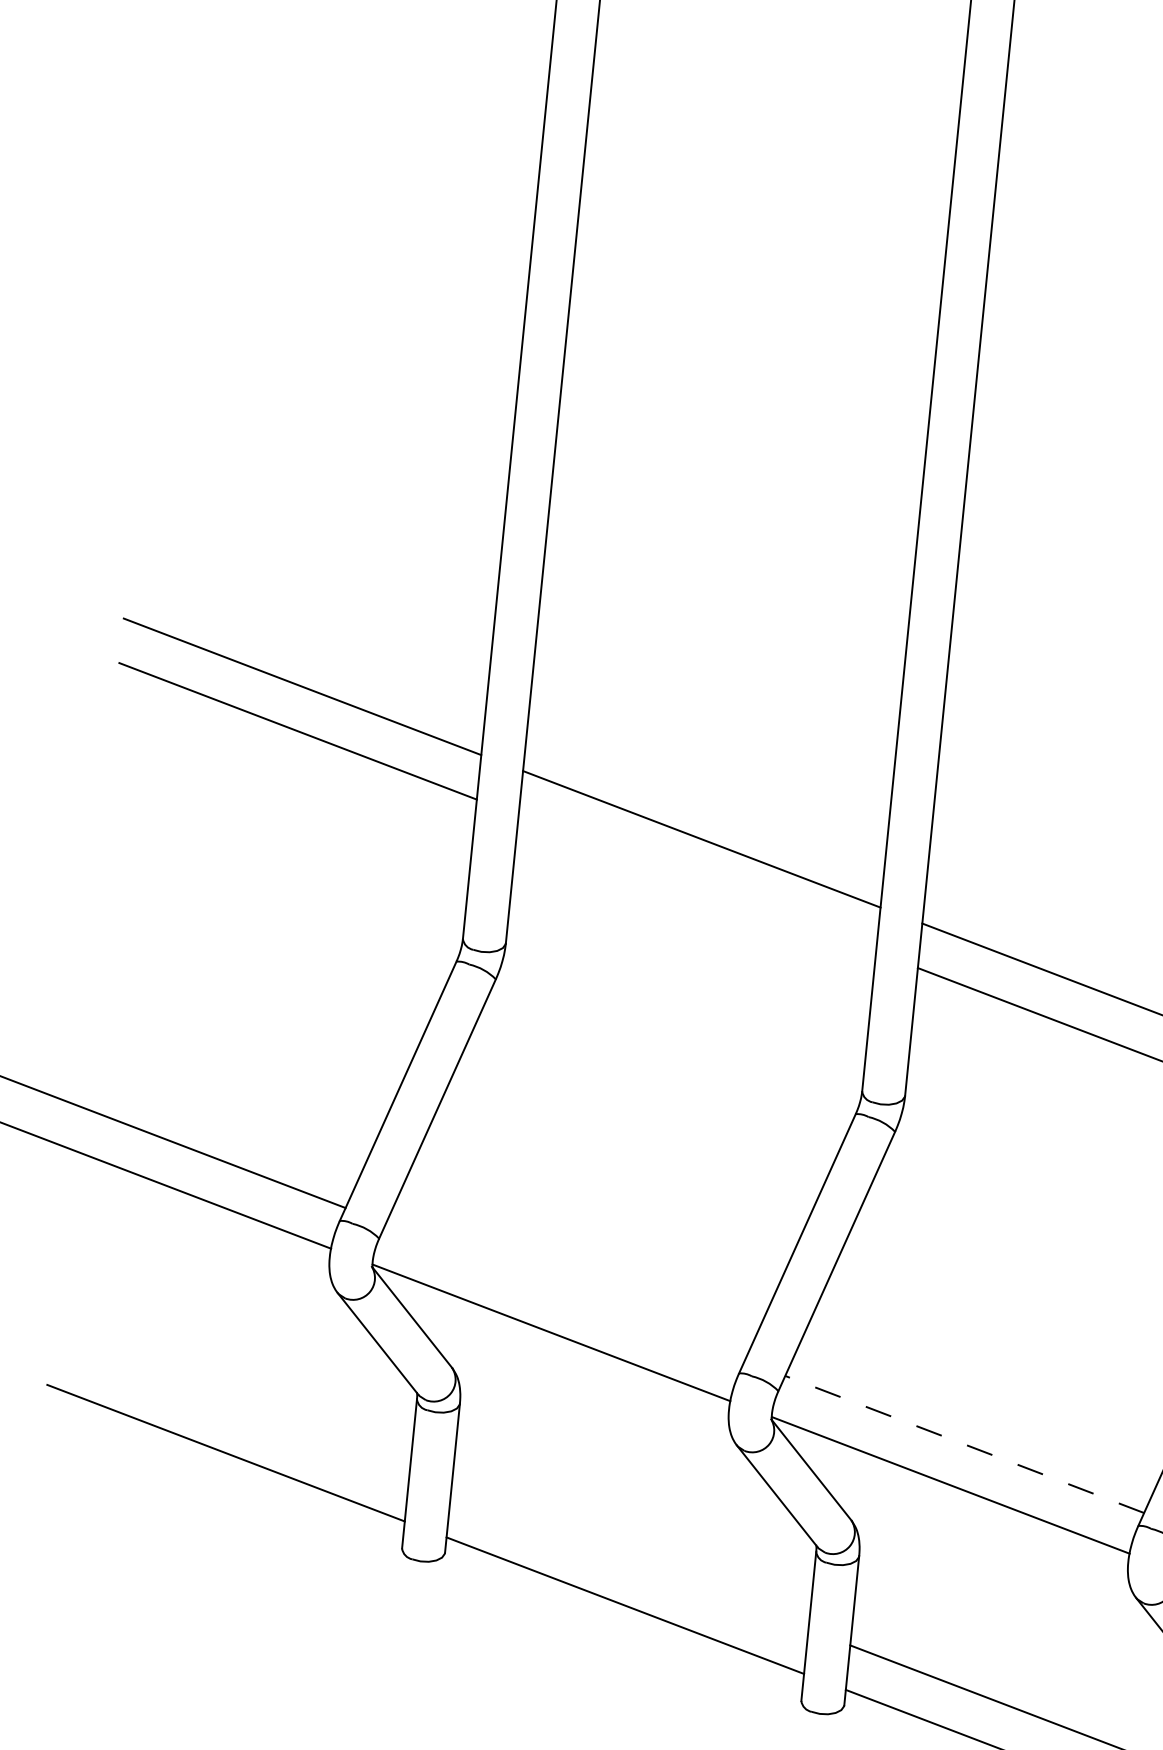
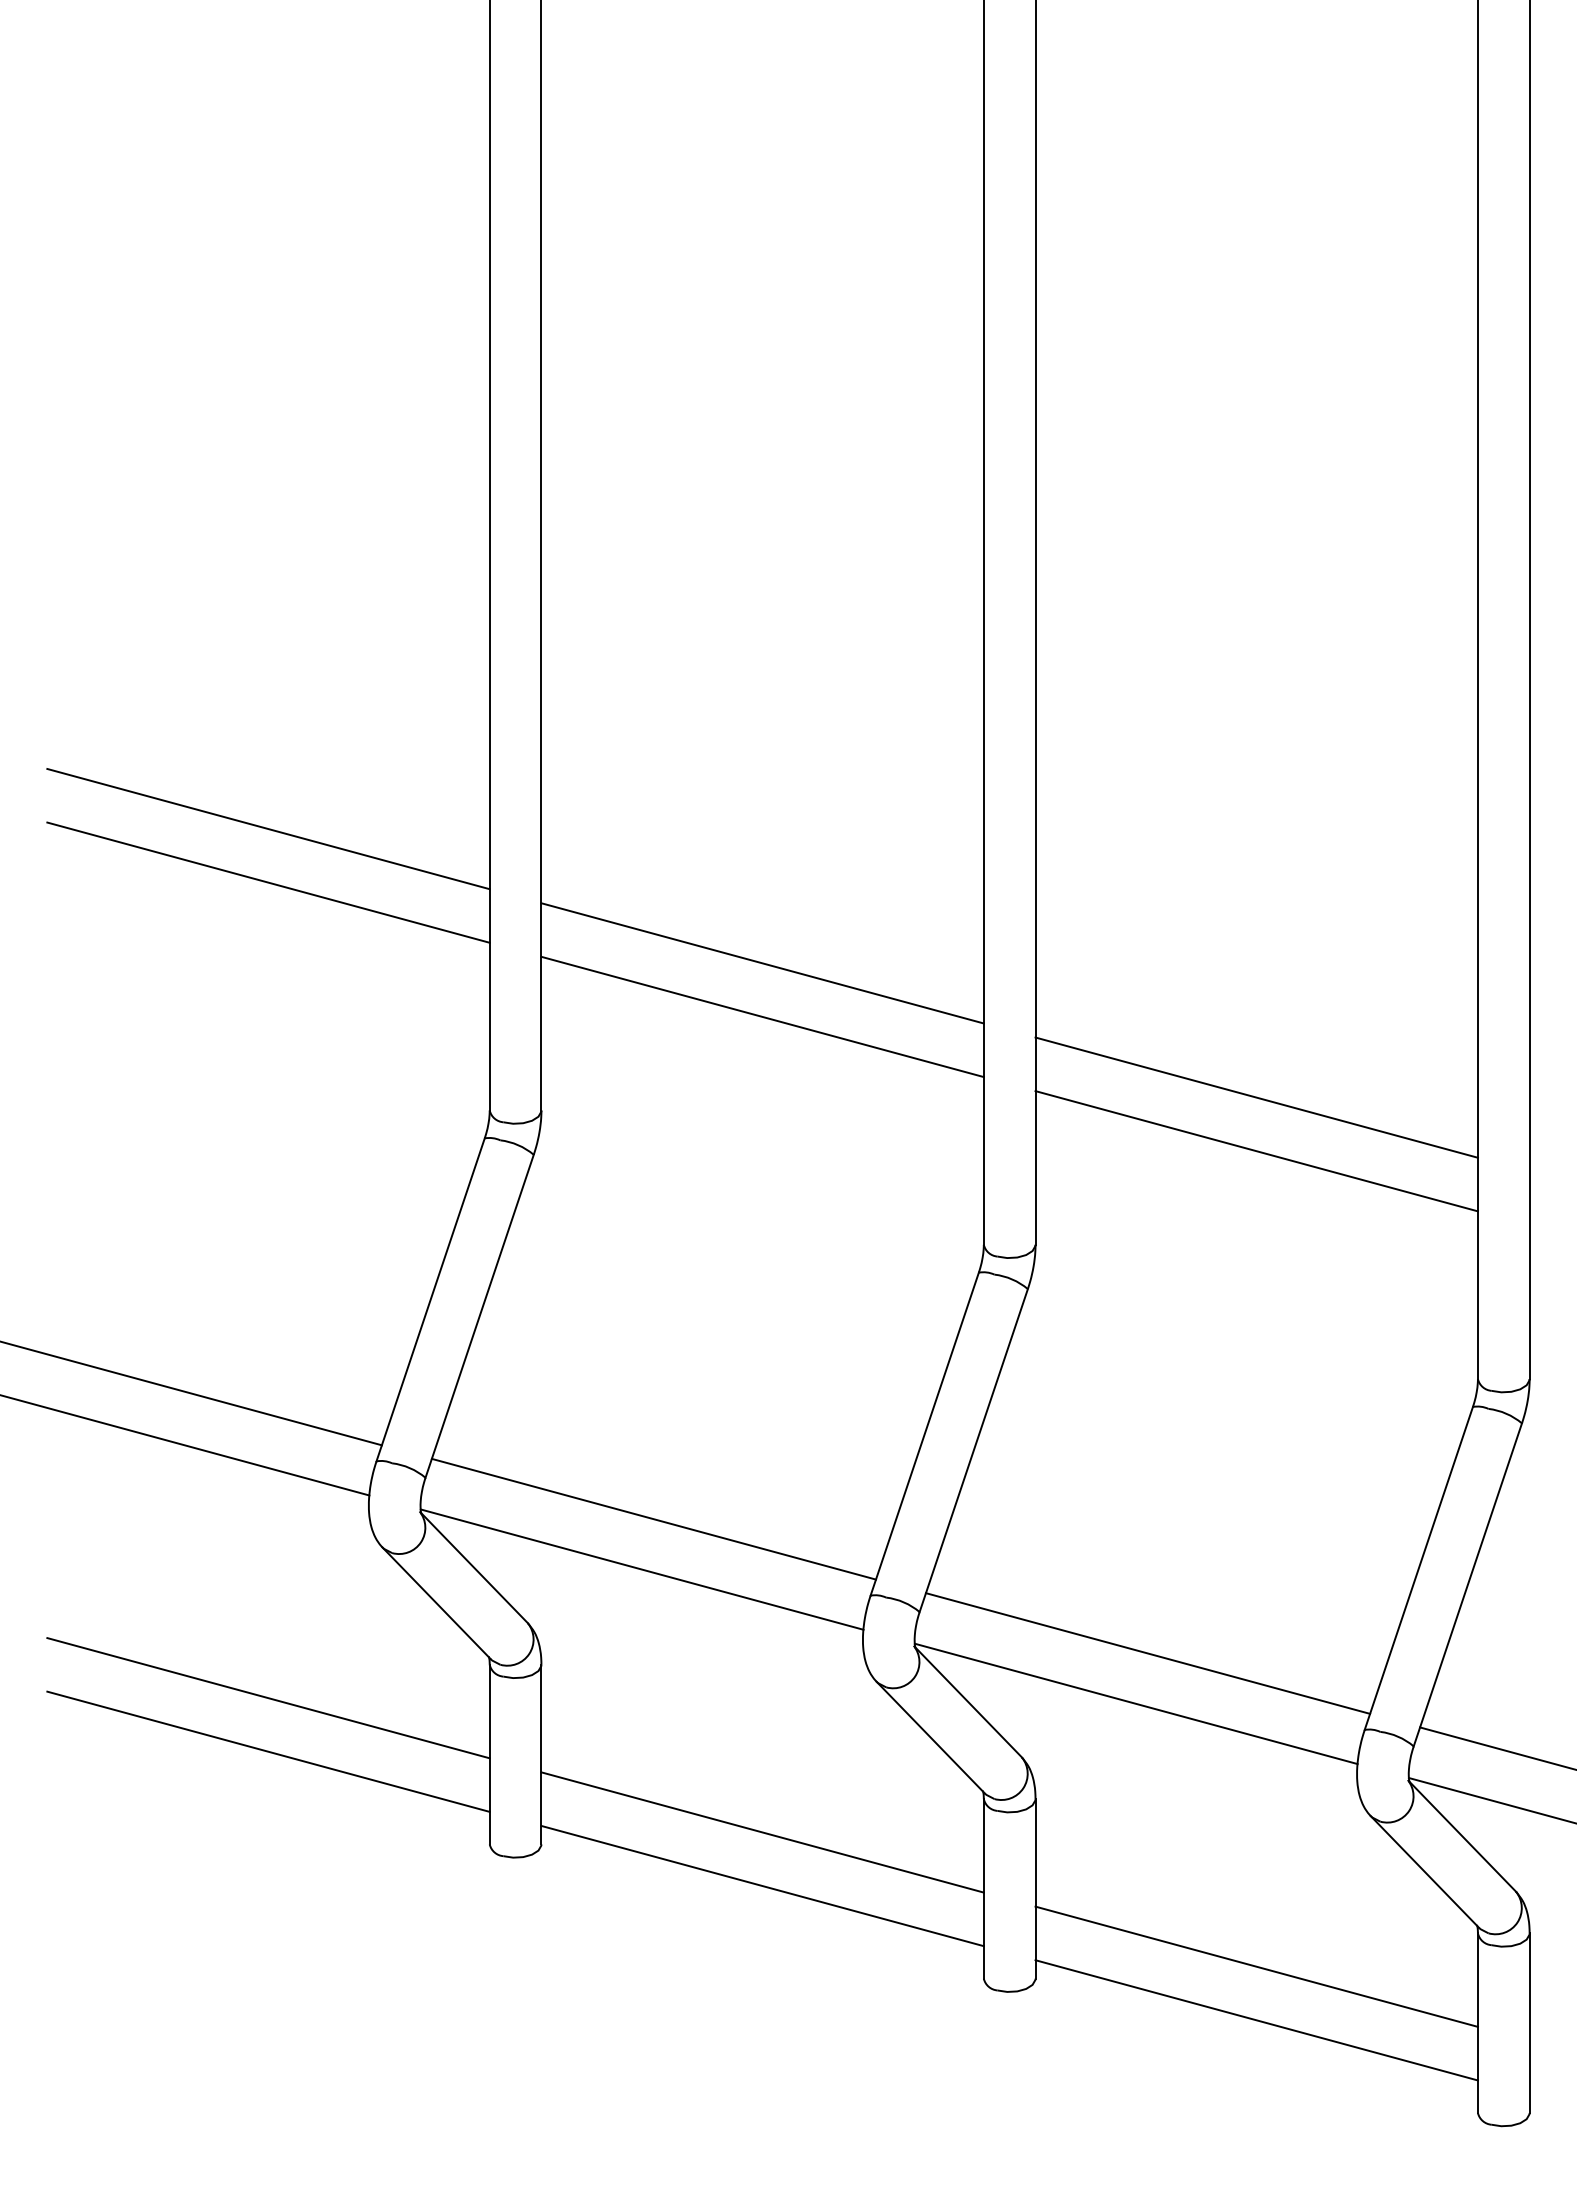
line: (697, 883) -> (762, 1016), added
line: (565, 1291) -> (653, 1518), added
line: (230, 1408) -> (268, 1698), added
line: (964, 1444) -> (1147, 1653), dashed -> solid
line: (629, 1561) -> (762, 1832), added

